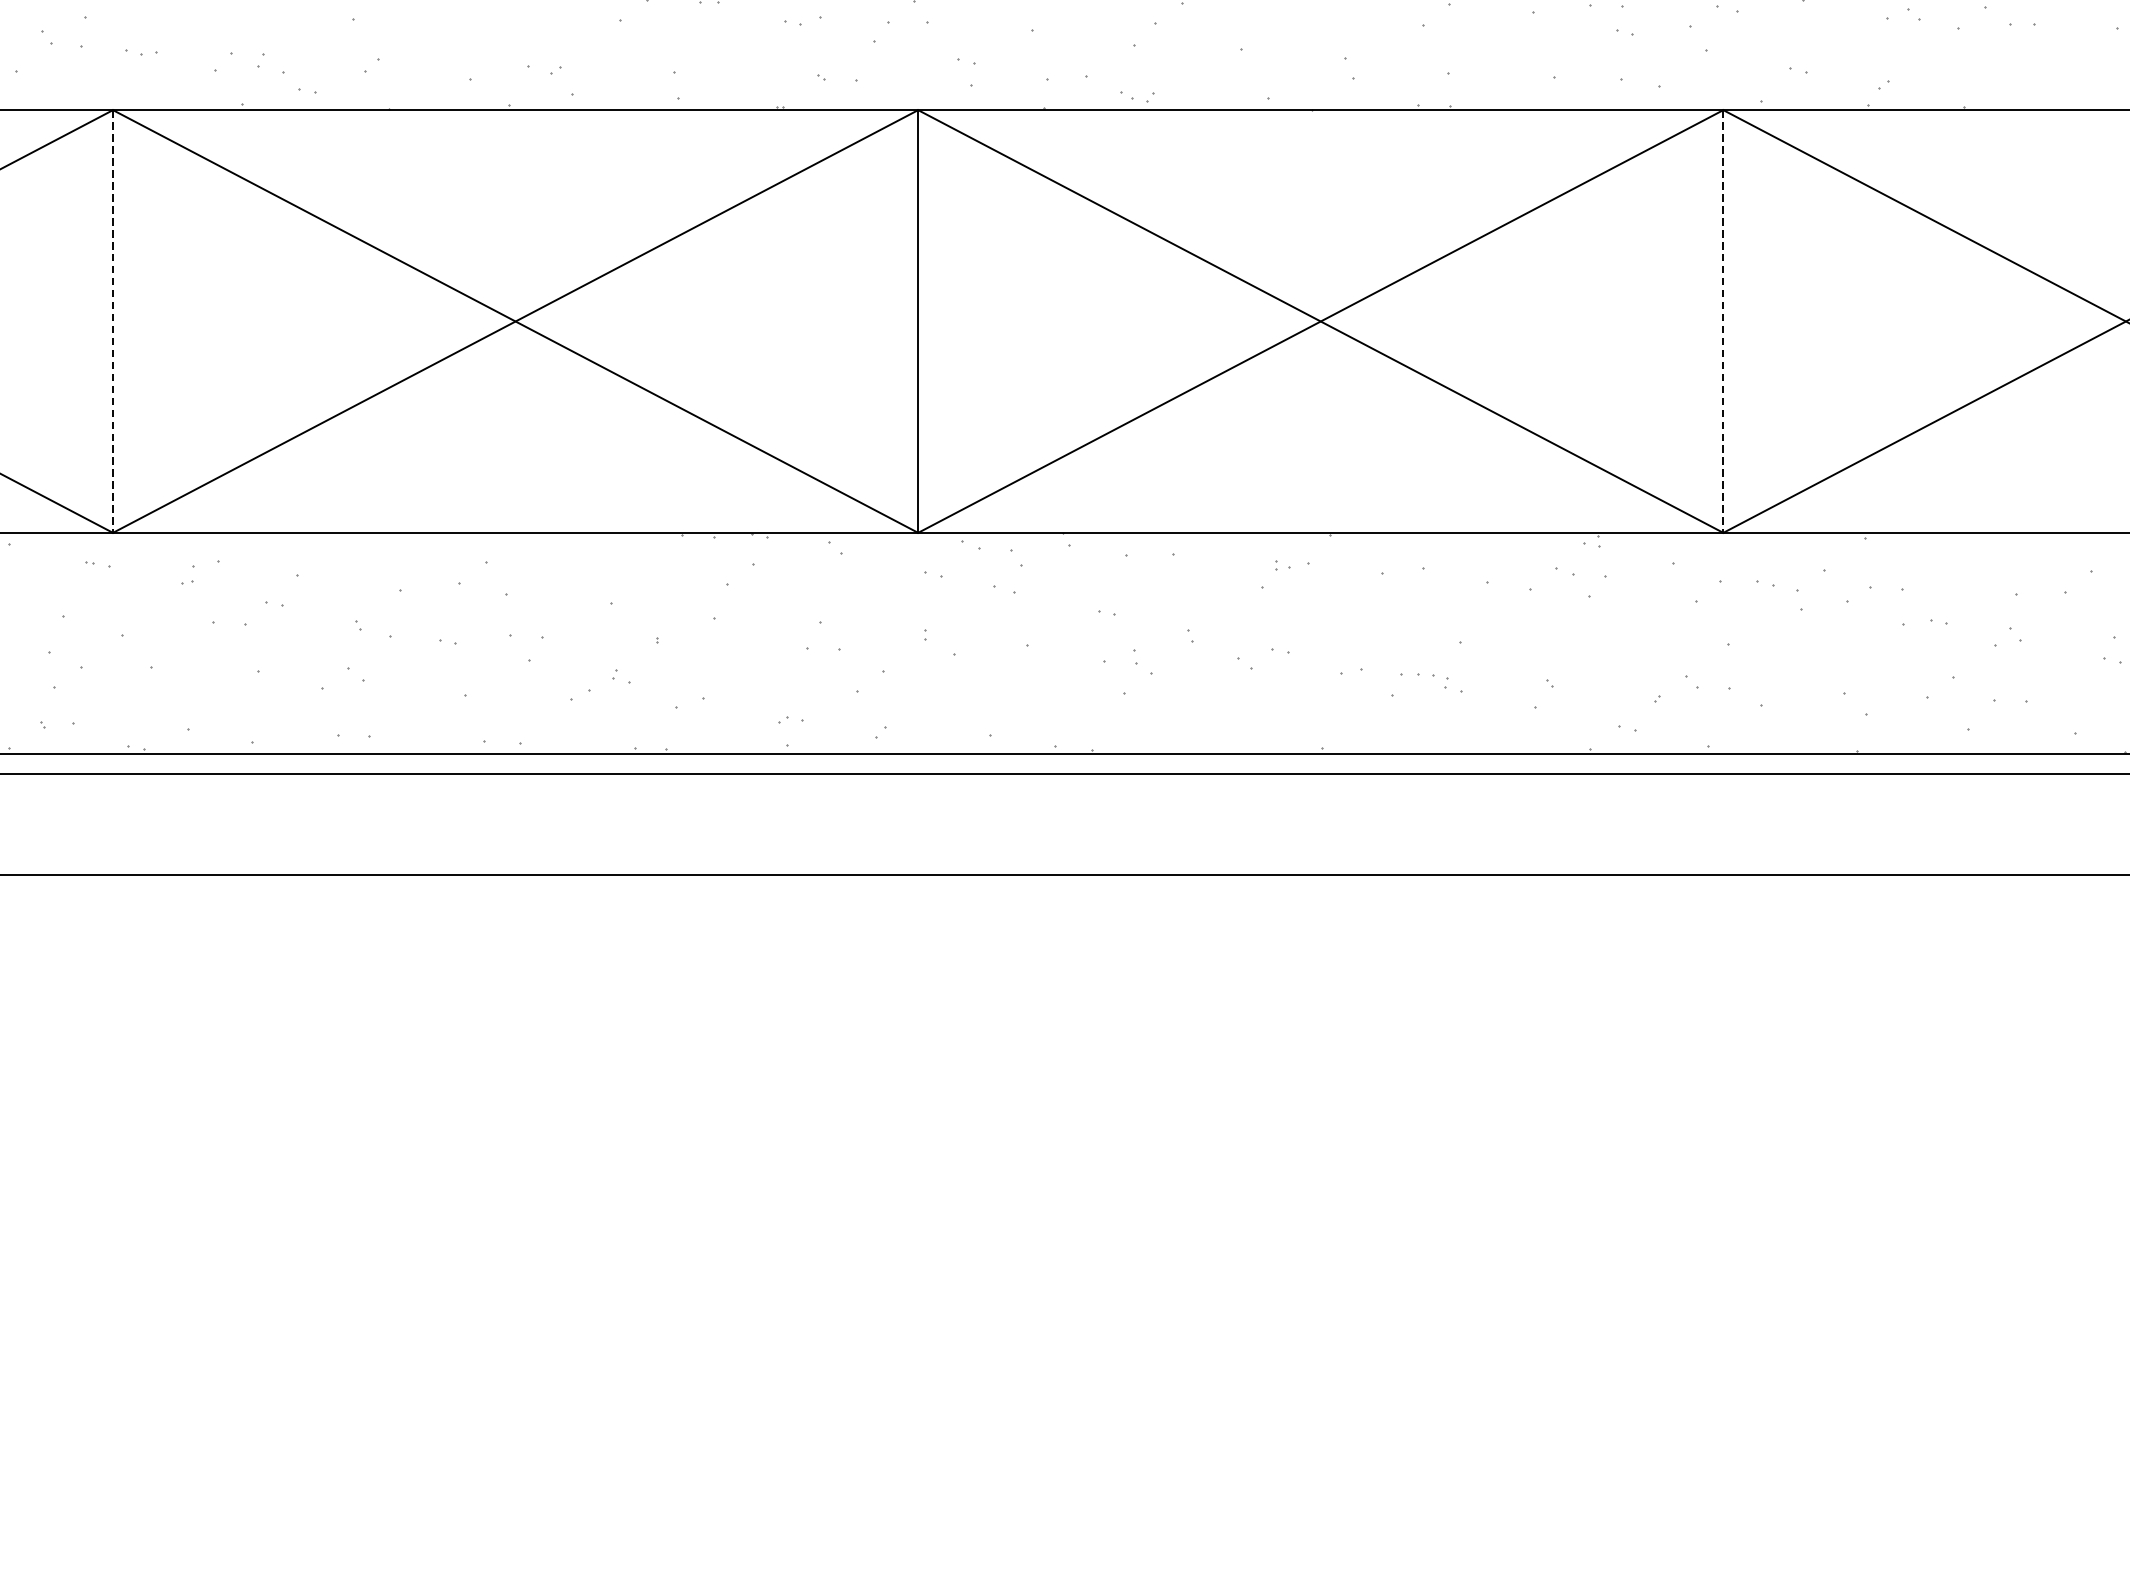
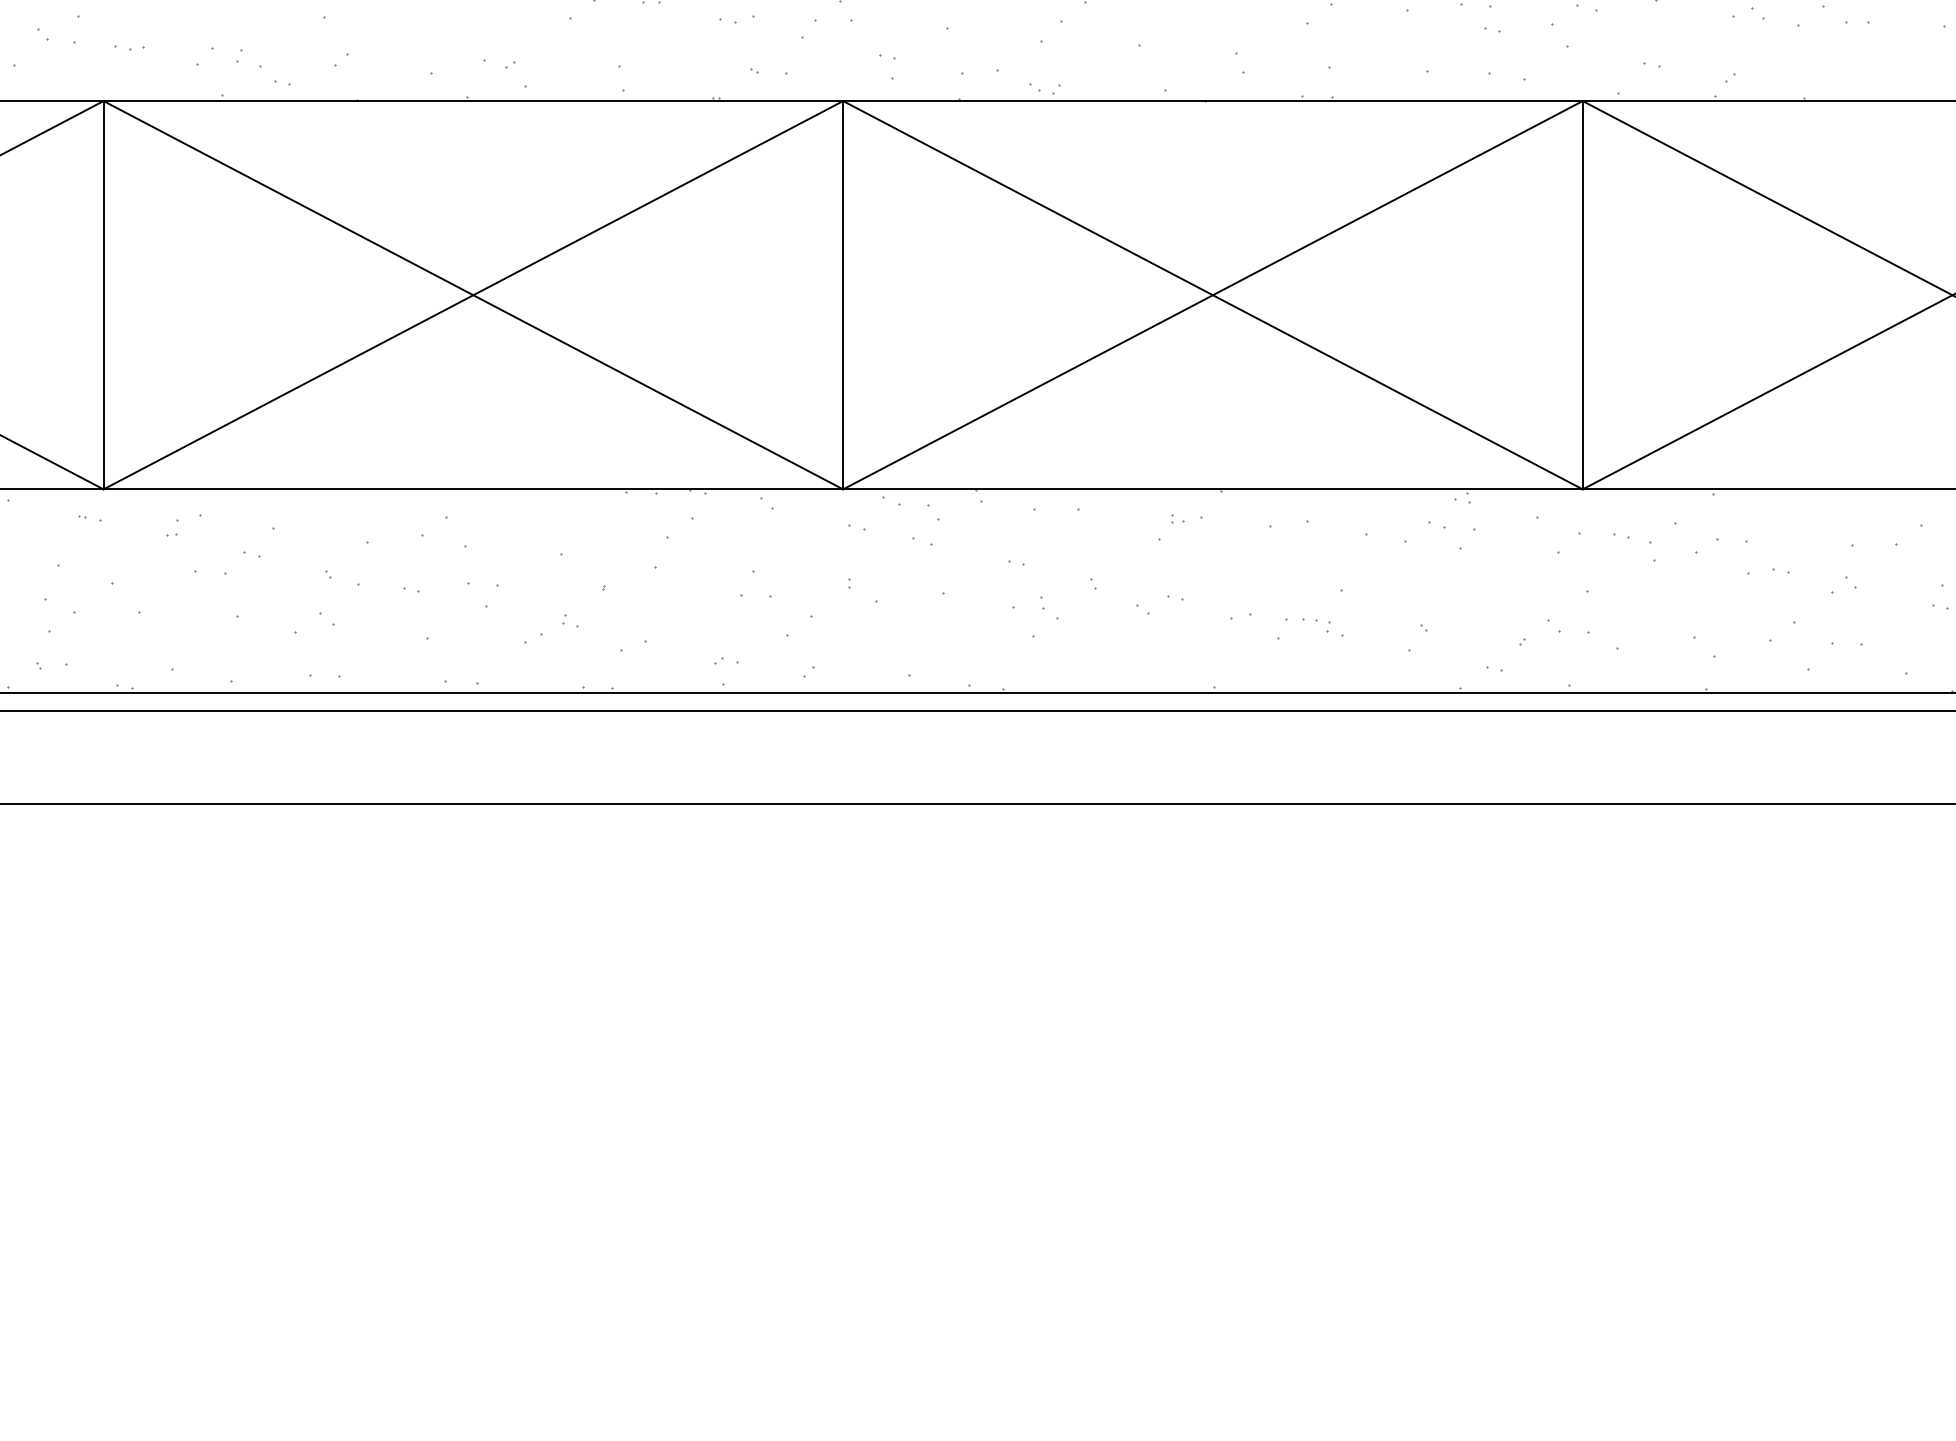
line: (112, 321) -> (103, 295), dashed -> solid
line: (1723, 321) -> (1582, 295), dashed -> solid

